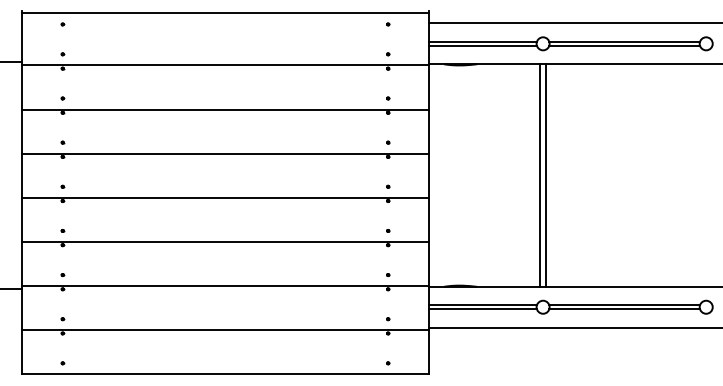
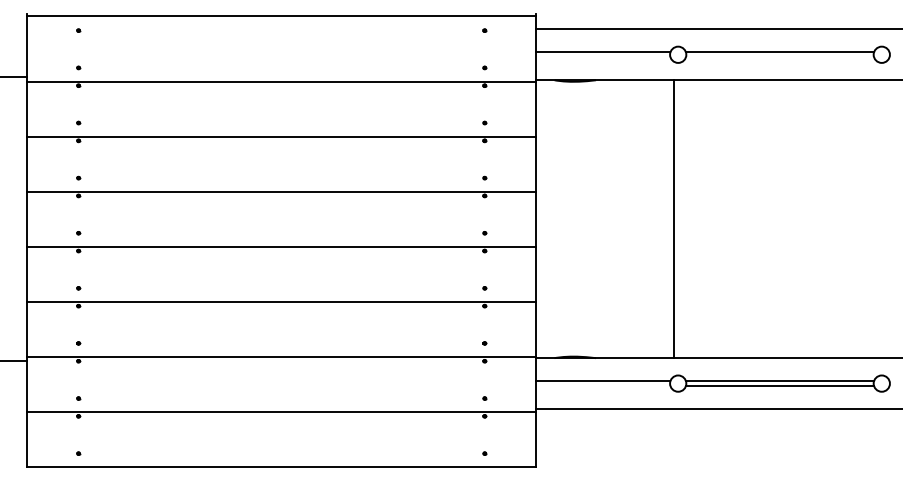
line: (483, 45) -> (603, 57), removed
line: (624, 45) -> (779, 57), removed
line: (546, 175) -> (682, 219), removed
line: (483, 309) -> (603, 386), removed

